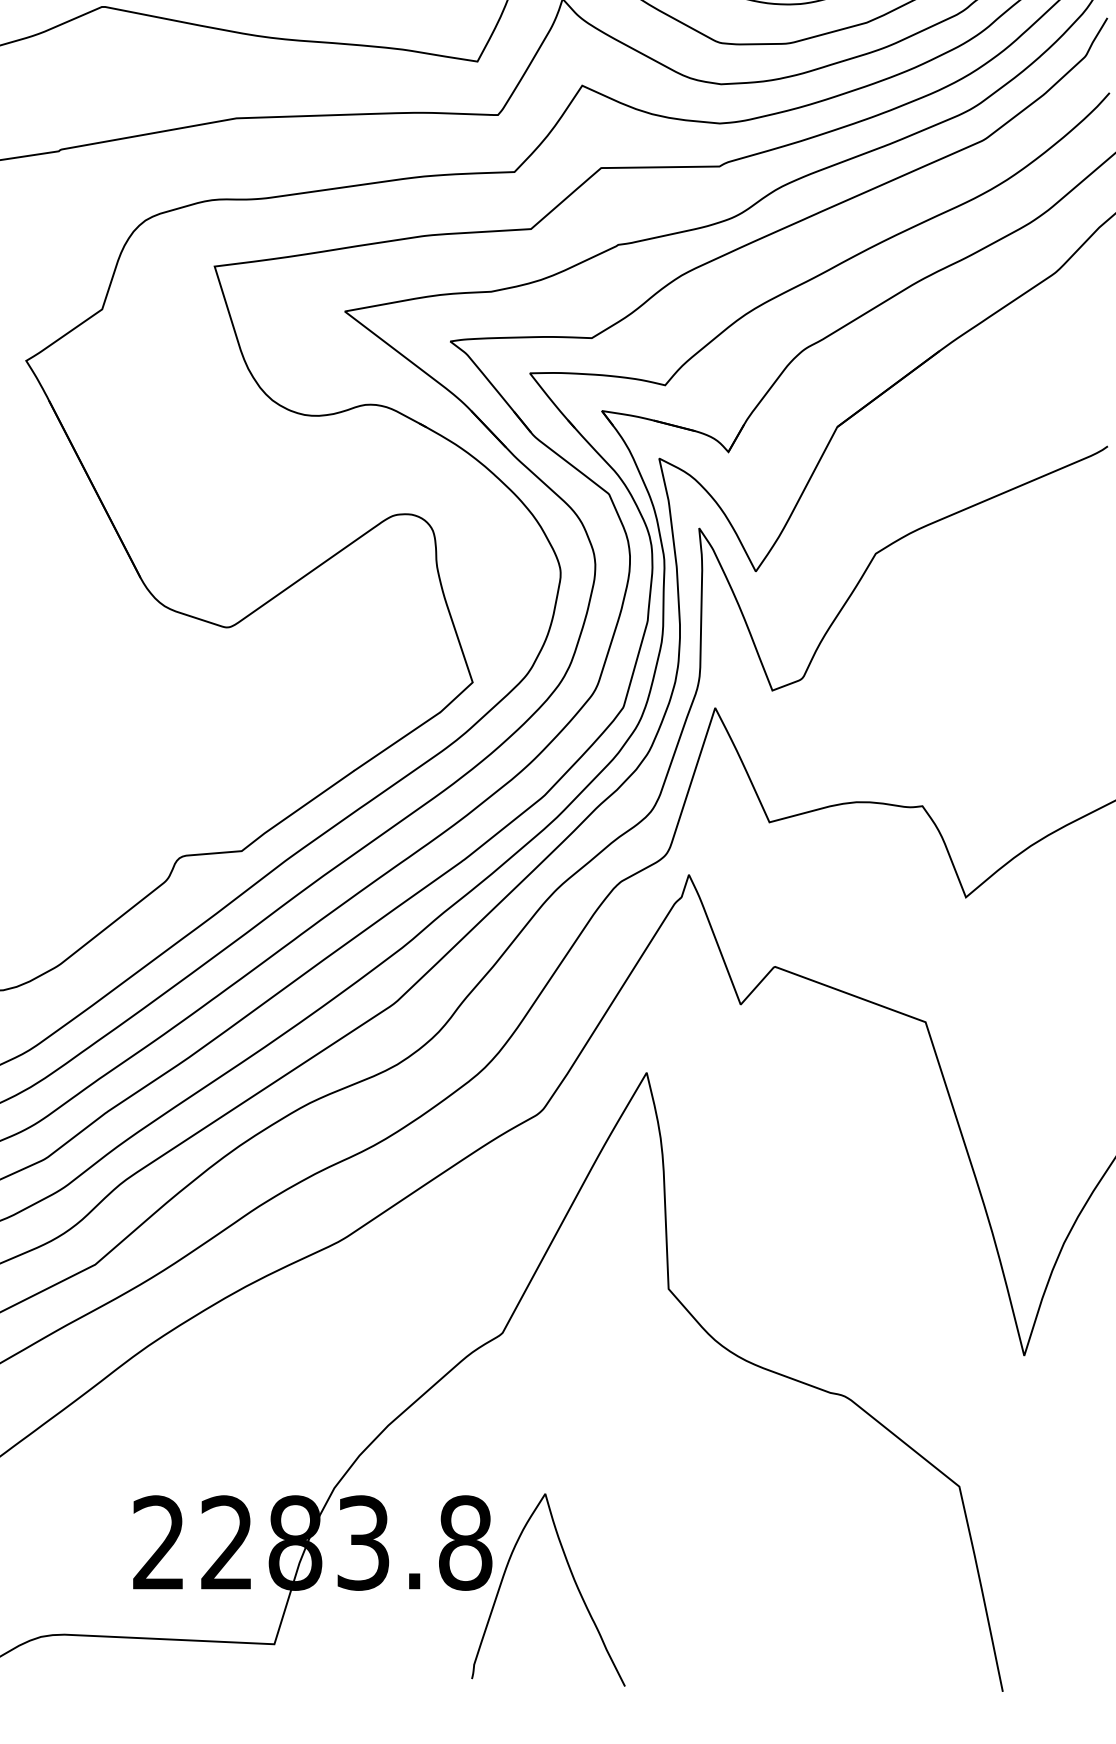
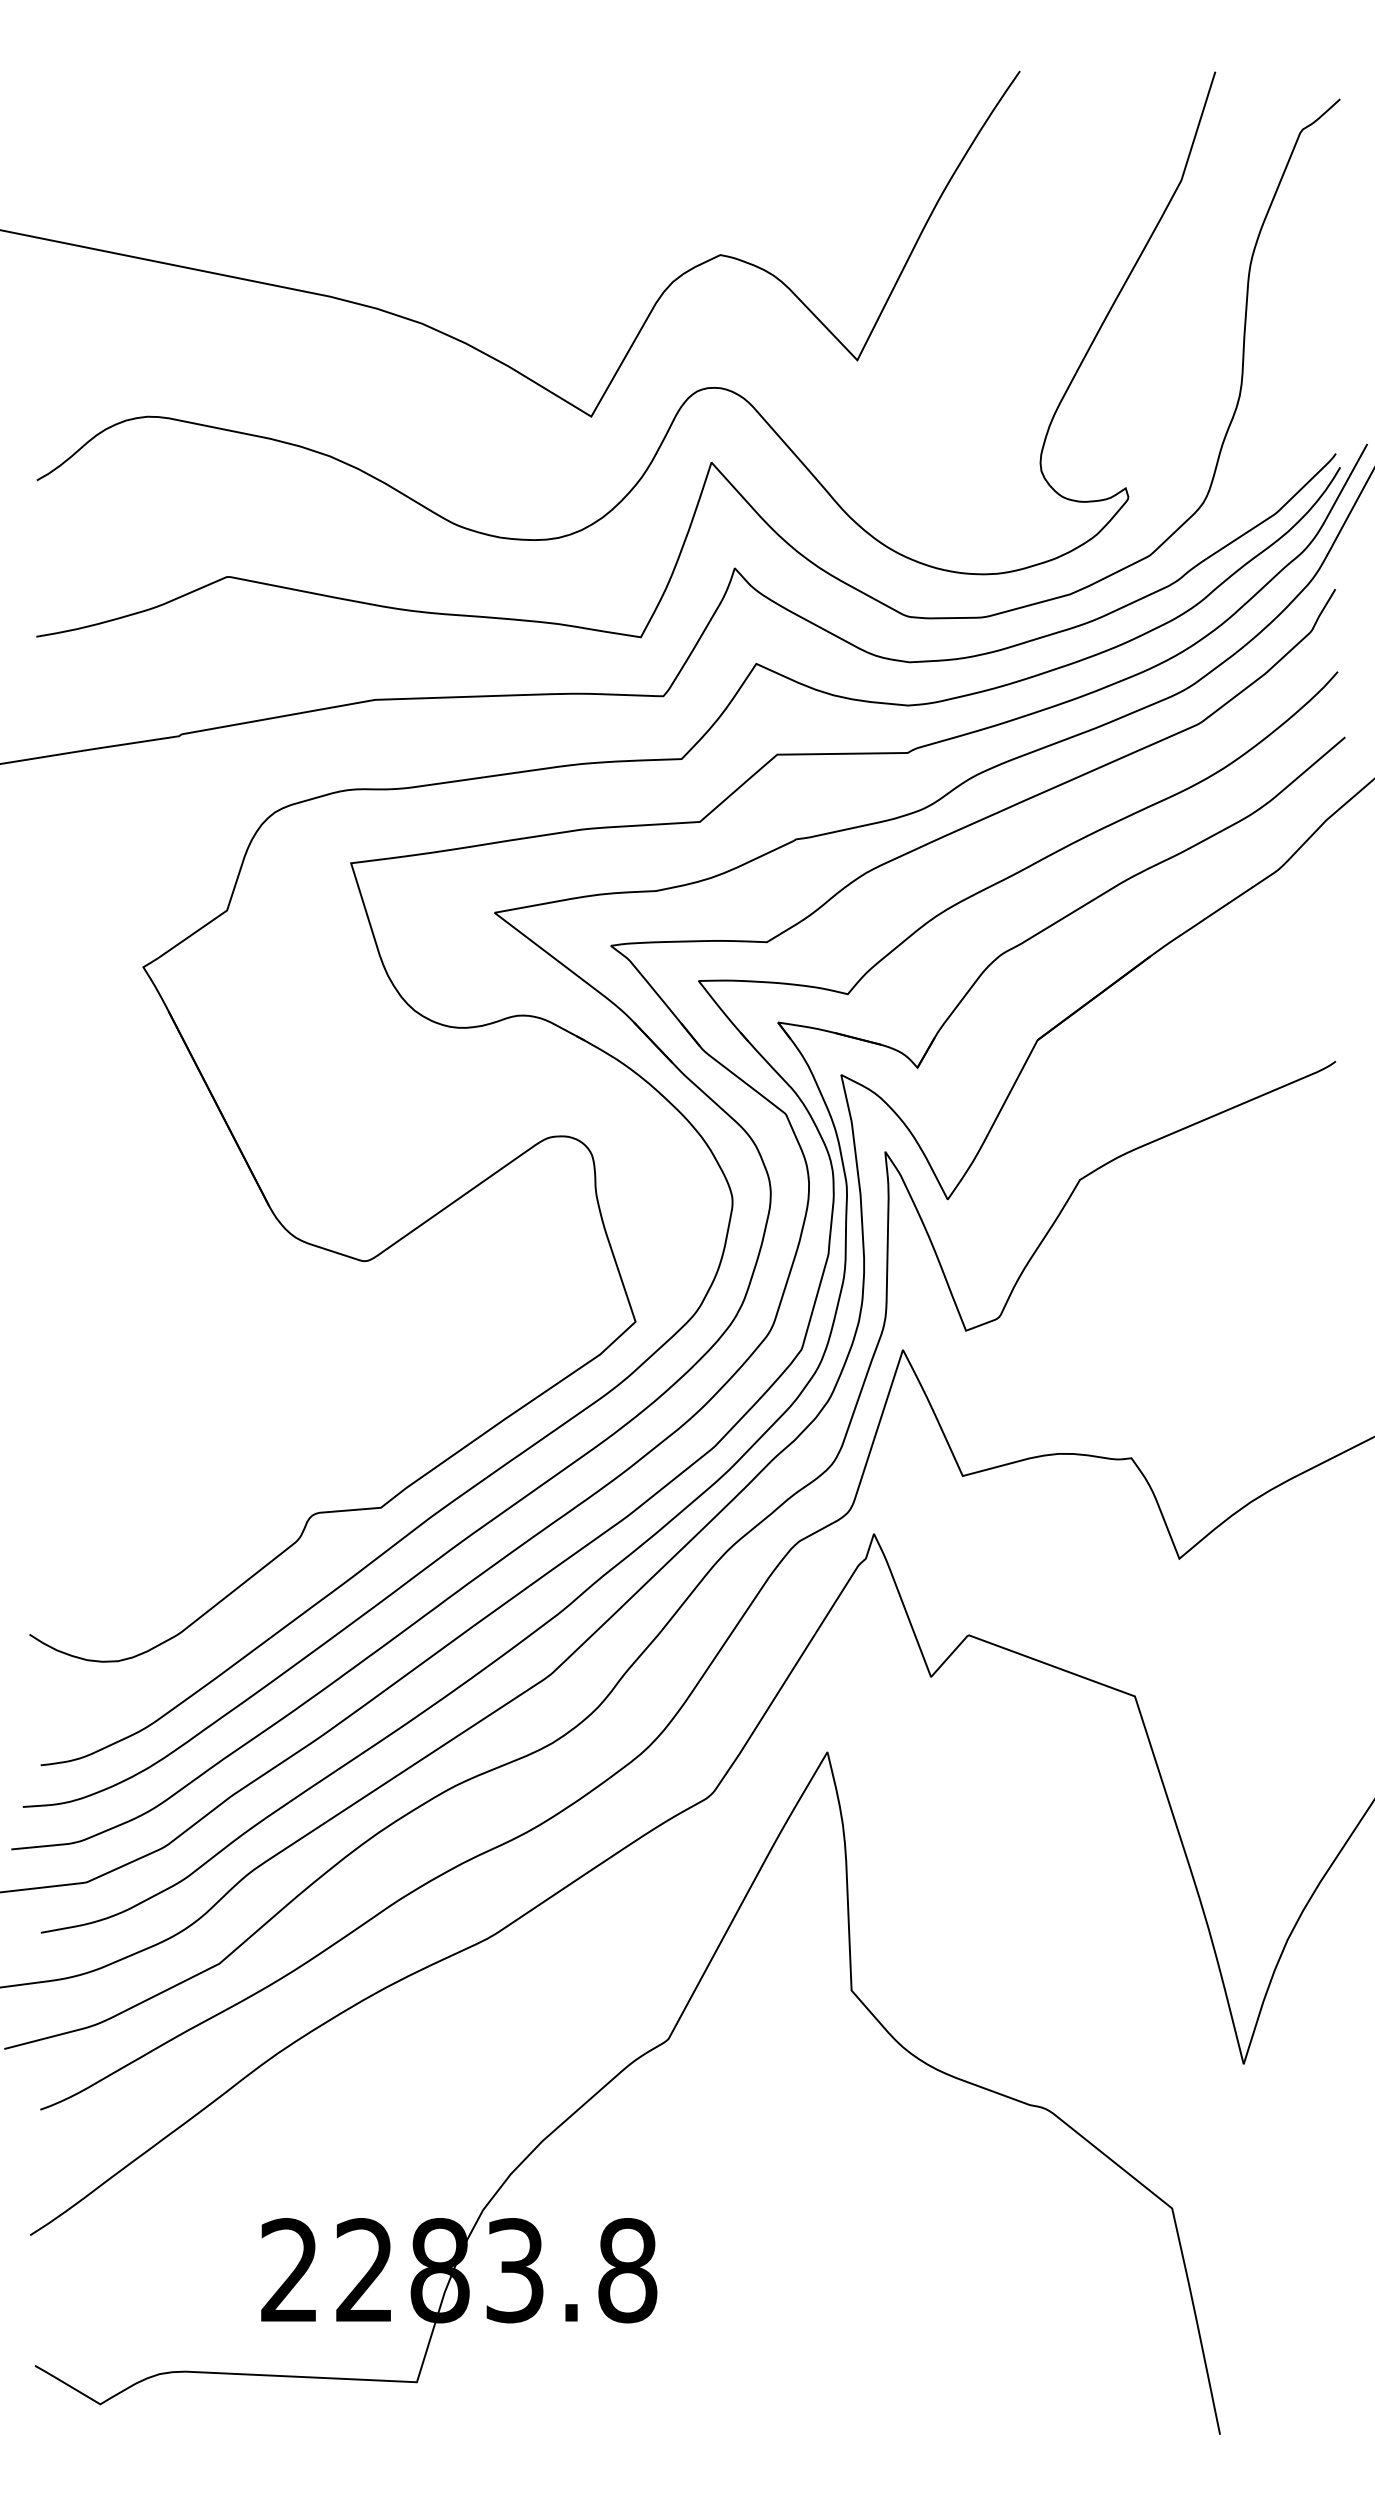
curve: (573, 1580) -> (746, 2311), removed

